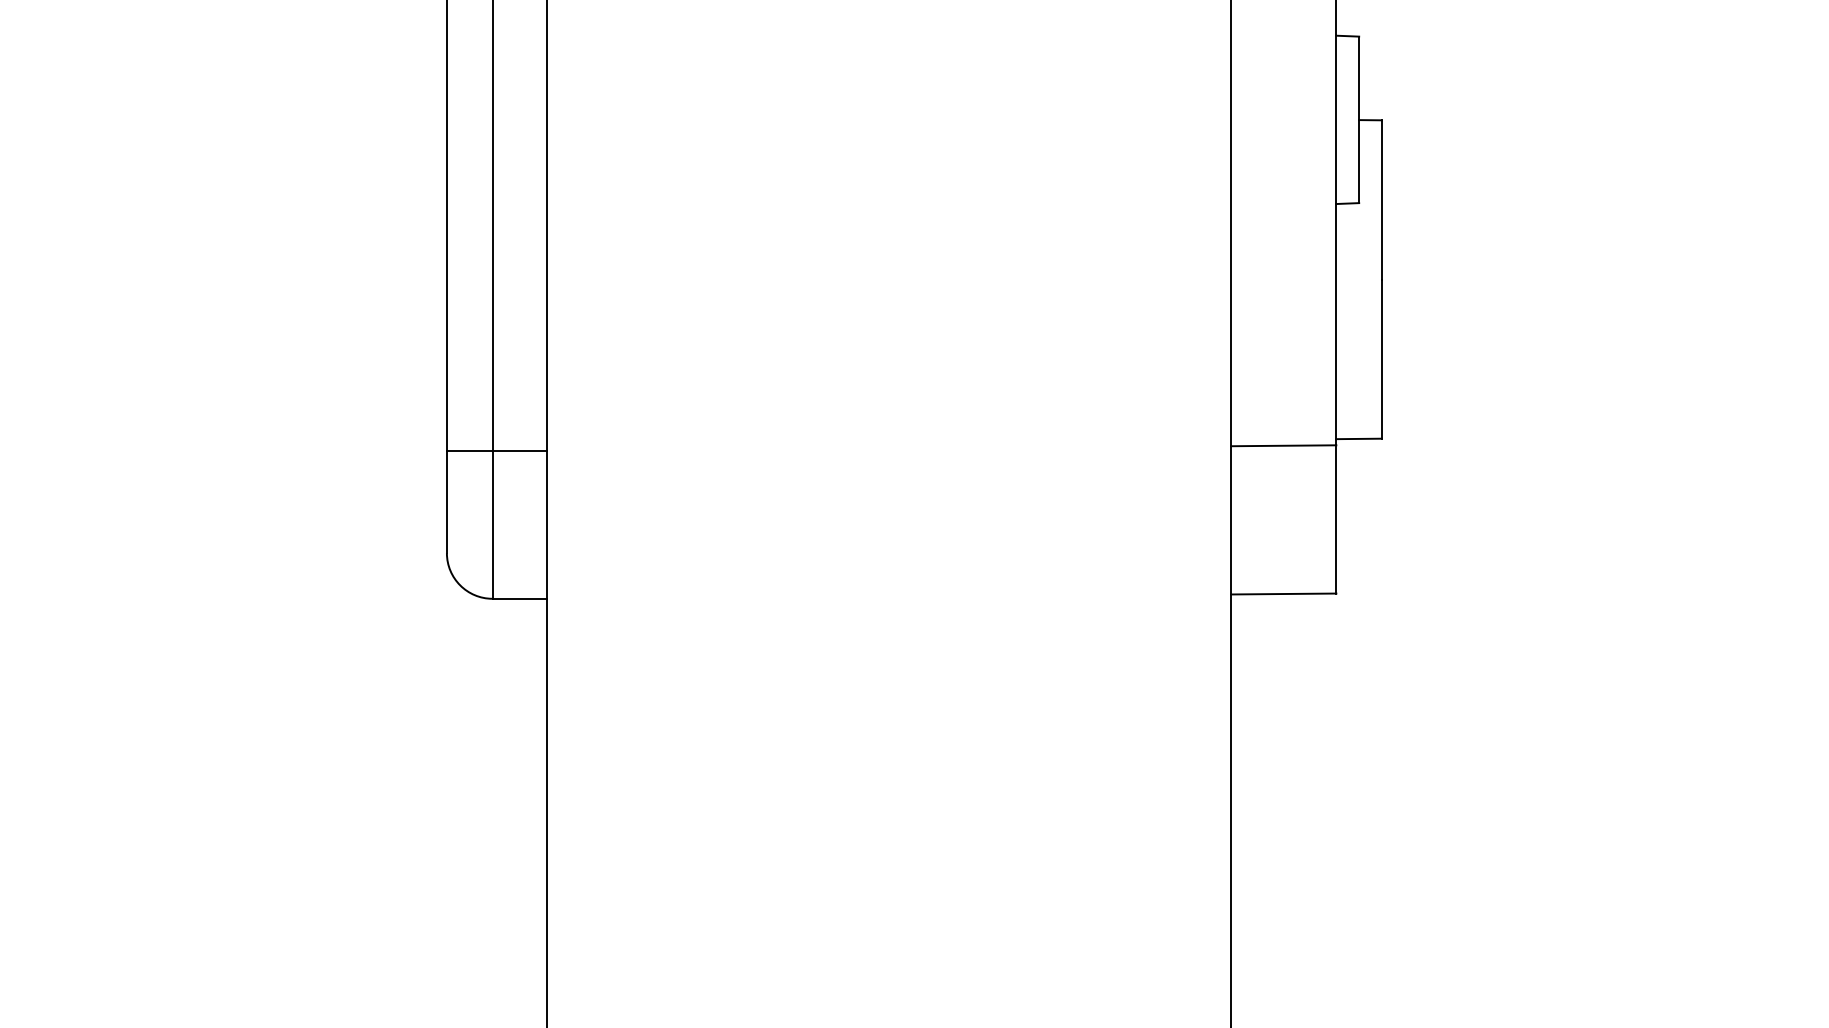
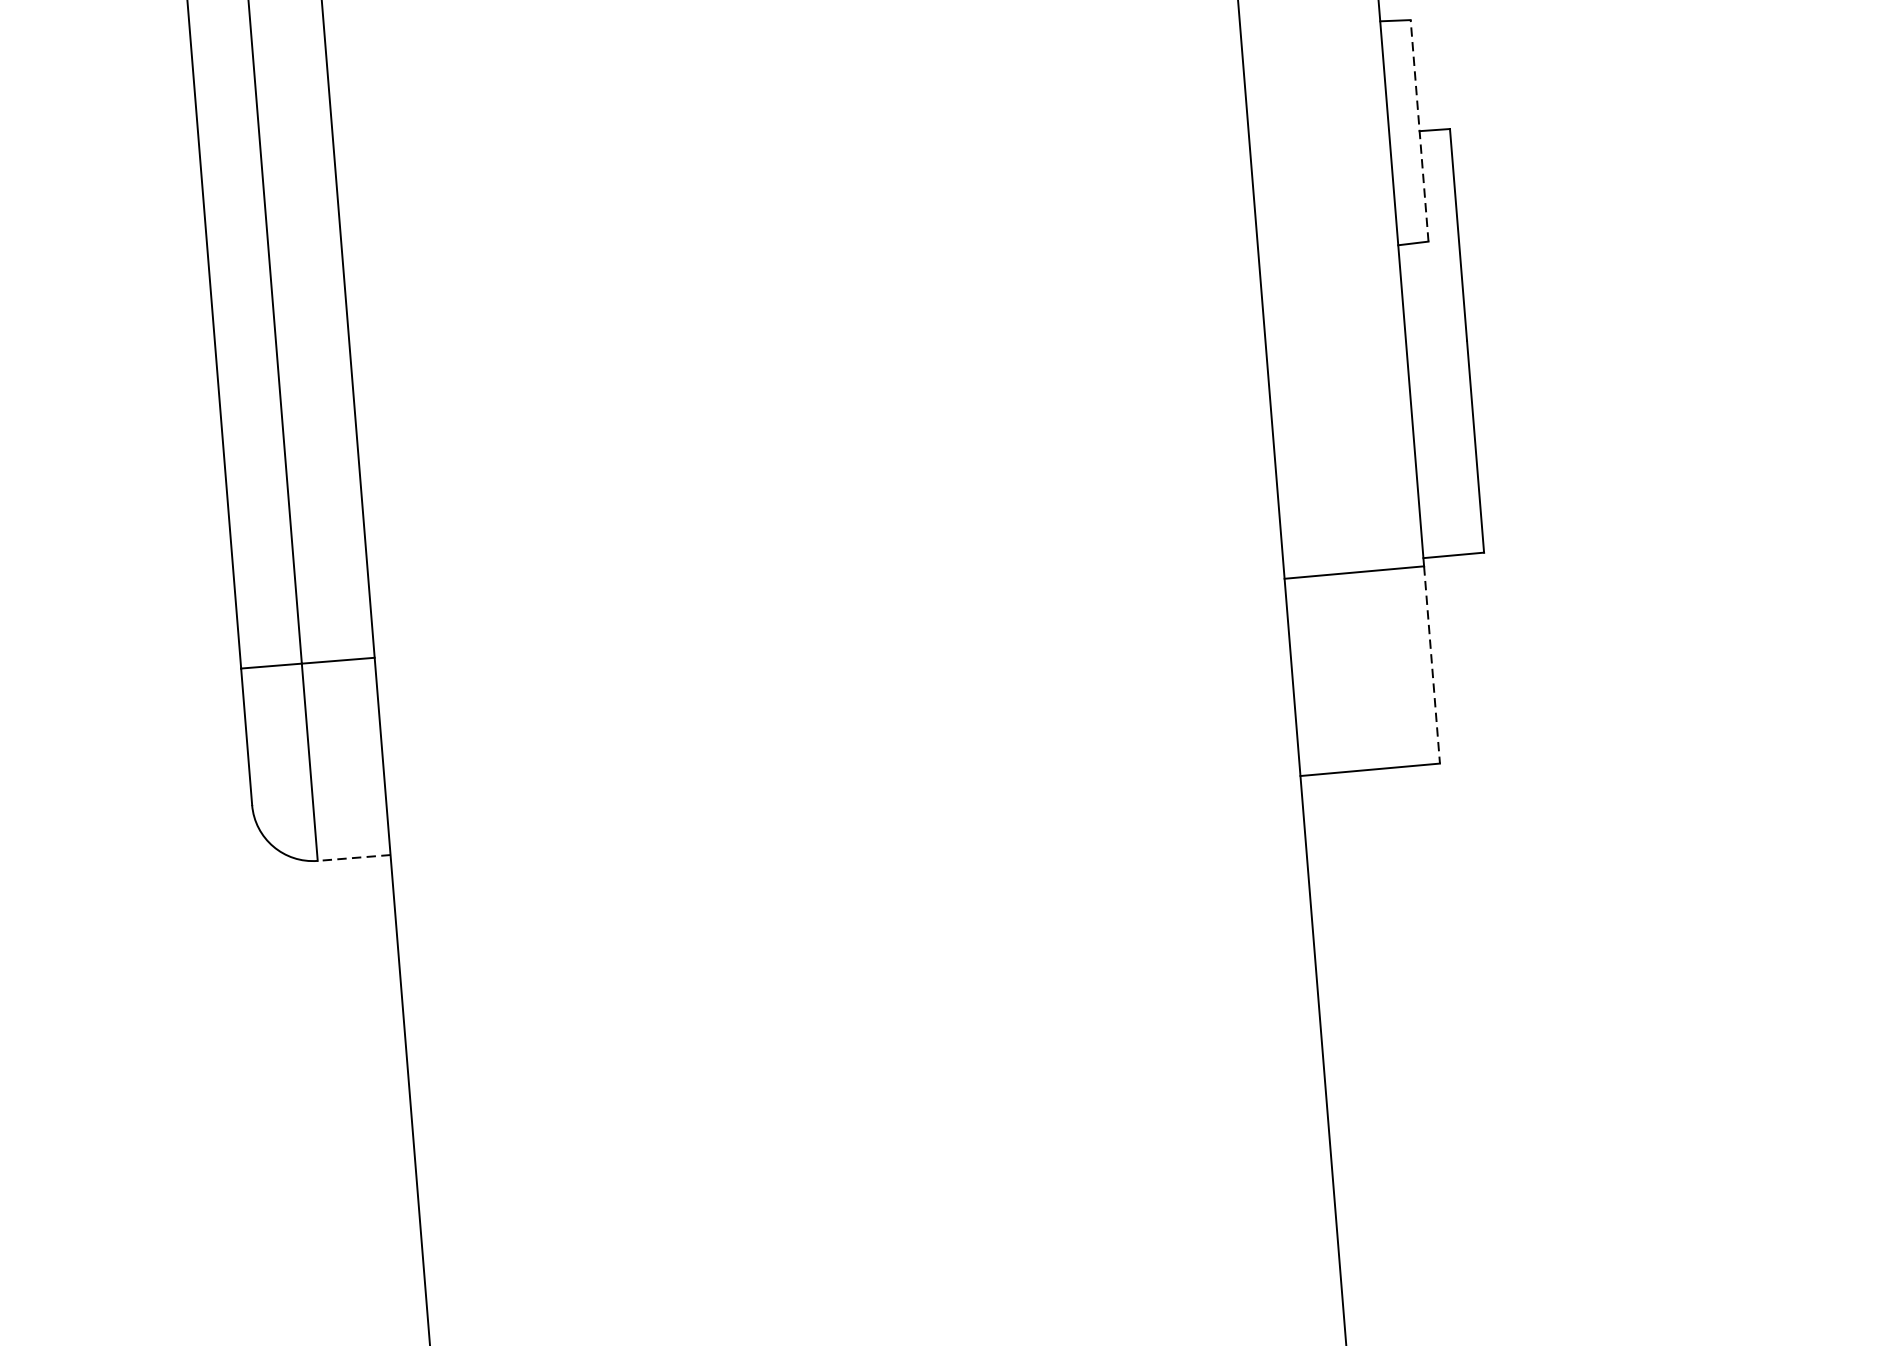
line: (1359, 119) -> (1420, 130), solid -> dashed
line: (1336, 519) -> (1432, 665), solid -> dashed
line: (519, 598) -> (353, 857), solid -> dashed

